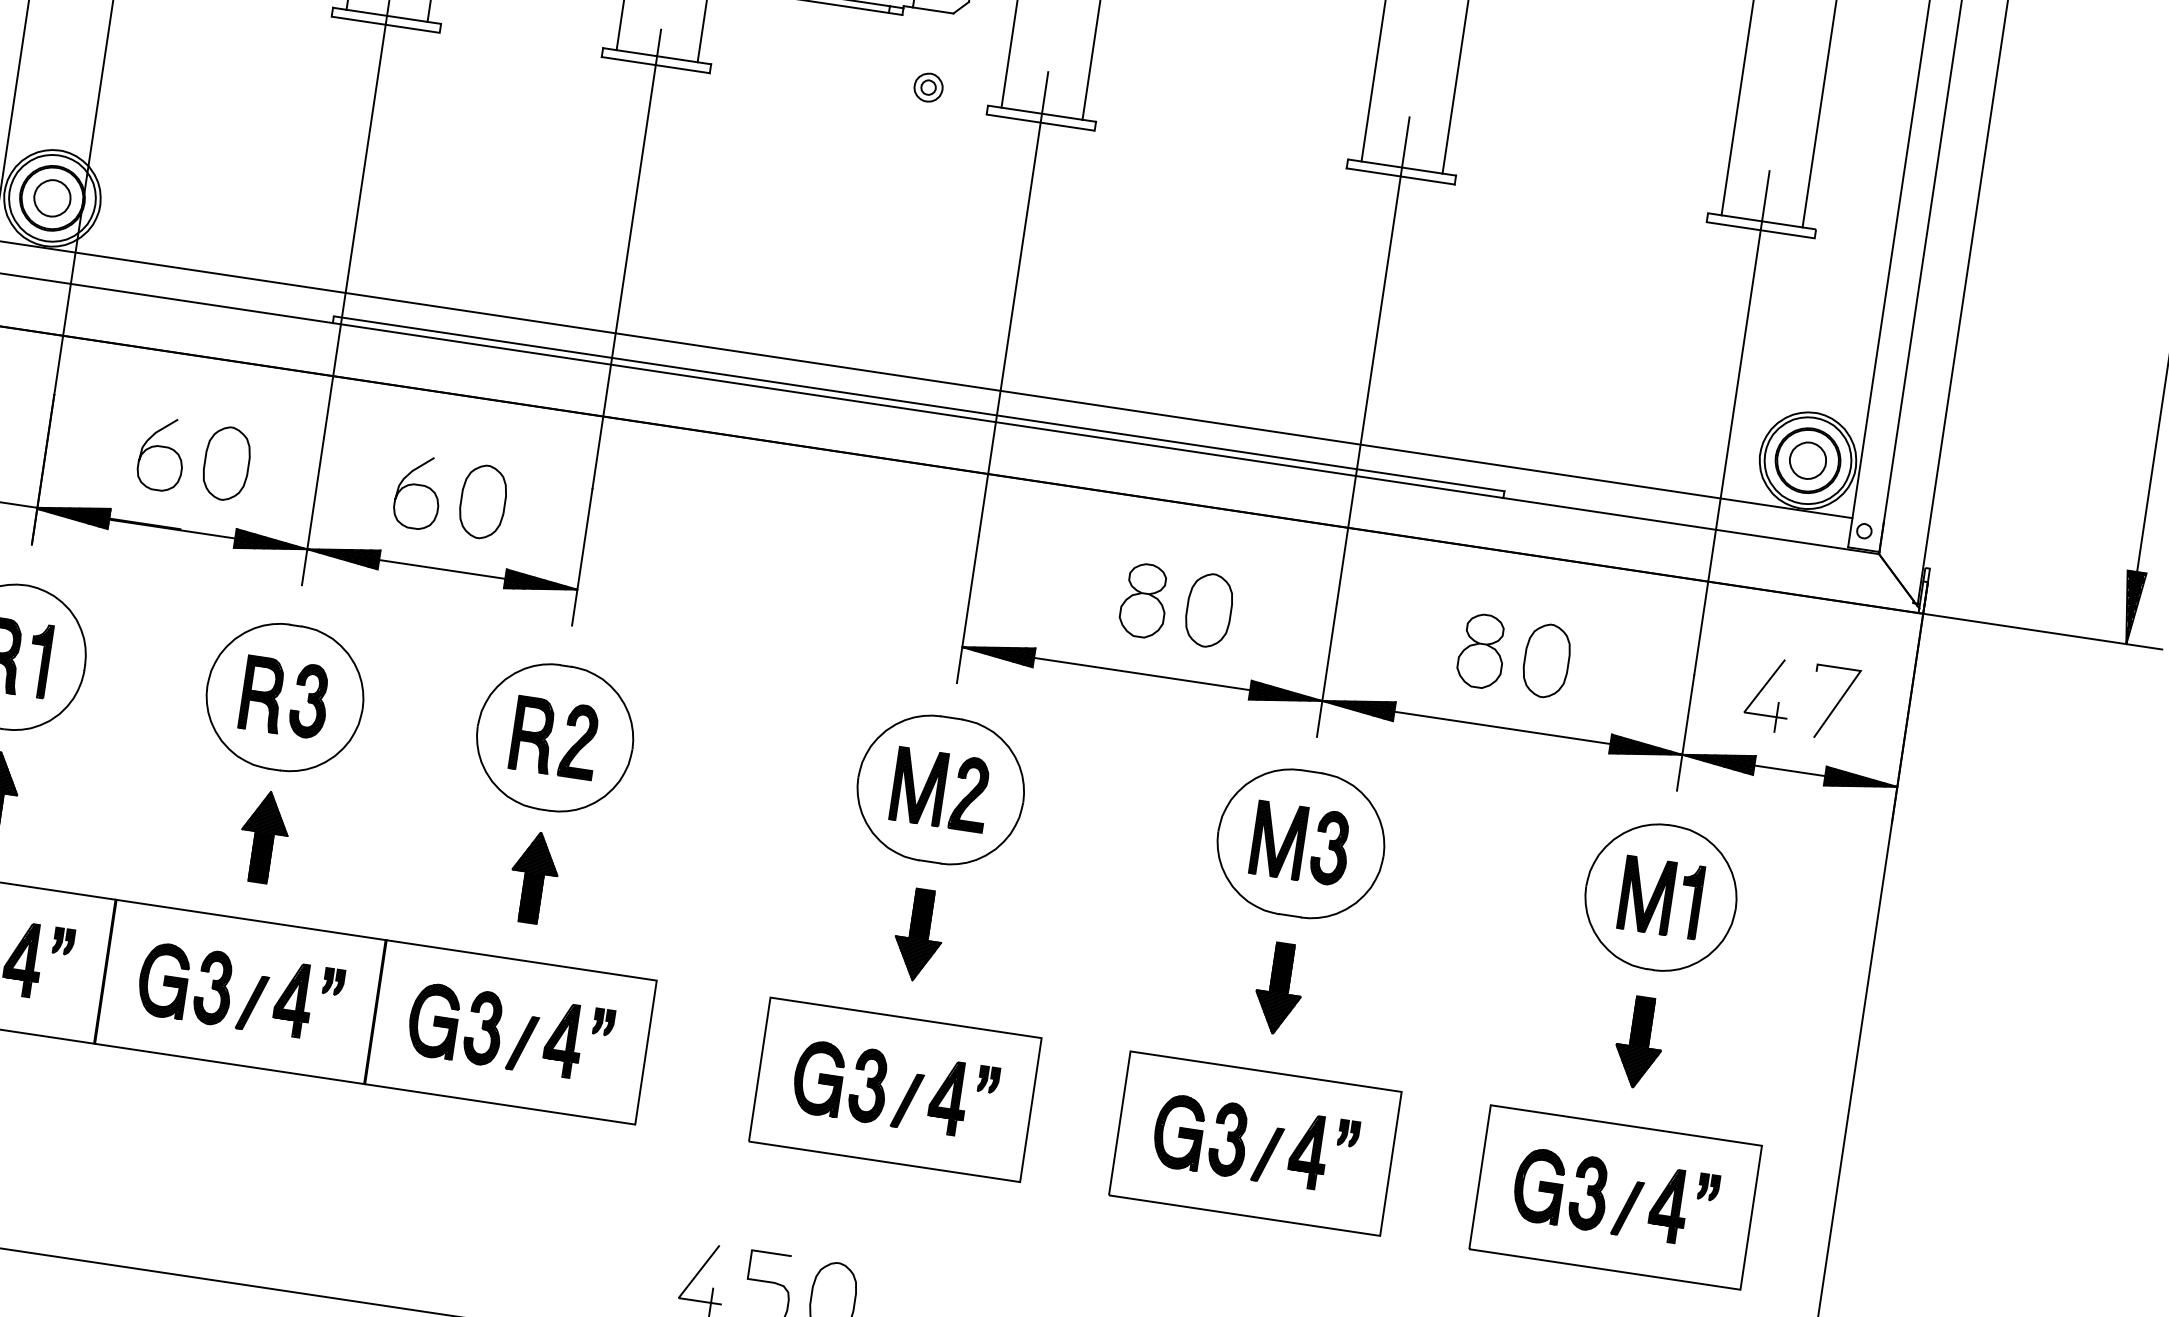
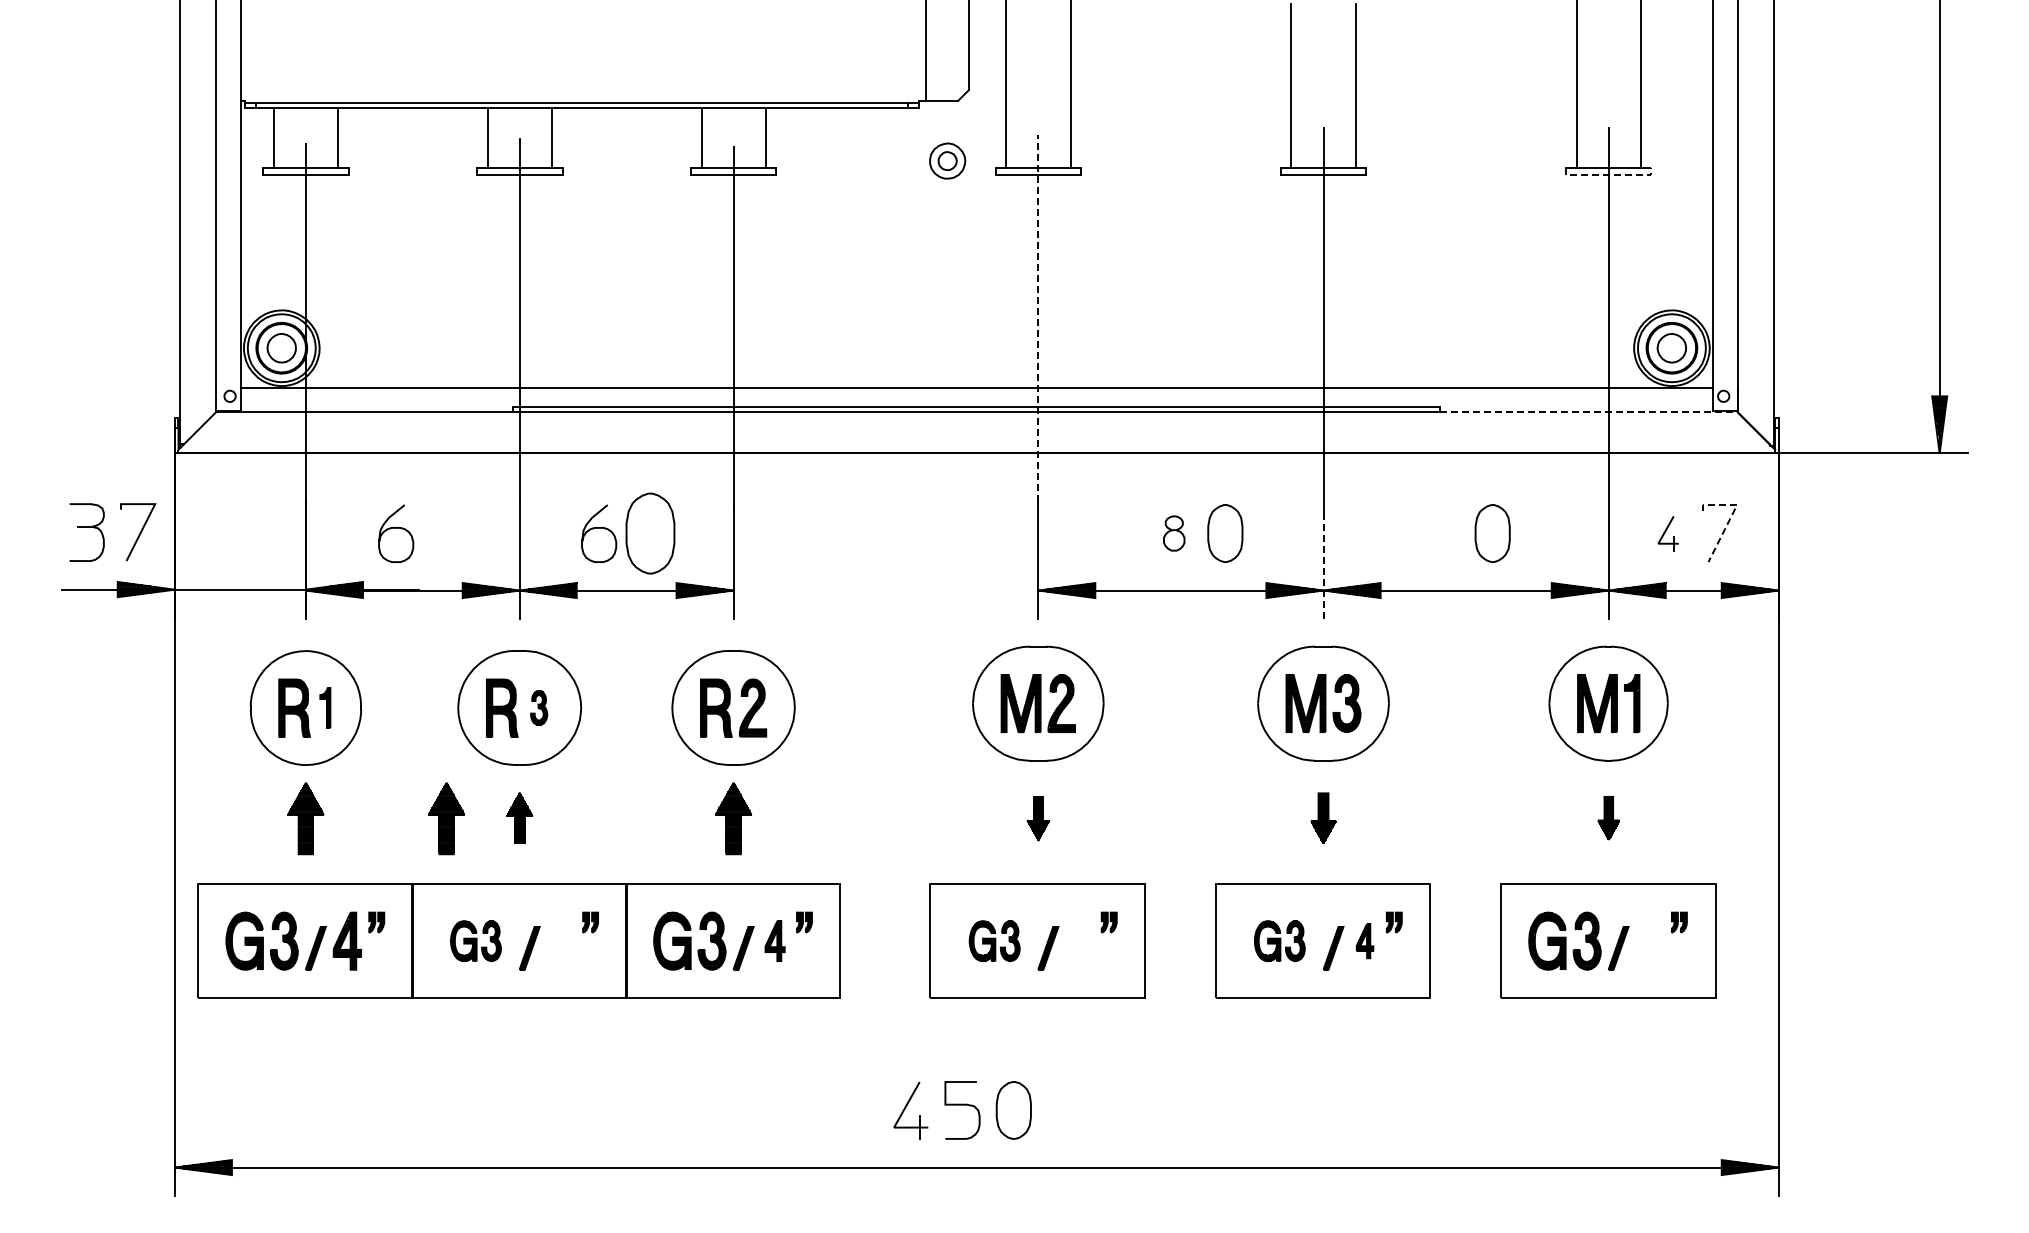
part: (928, 86) -> (947, 160), size x1.6
line: (1760, 230) -> (1608, 175), solid -> dashed
line: (1013, 303) -> (1038, 318), solid -> dashed
part: (226, 463) -> (447, 533), removed
part: (483, 501) -> (650, 533), size x1.4
line: (1691, 526) -> (1589, 412), solid -> dashed
part: (1144, 600) -> (1174, 533), size x0.6
part: (1482, 651) -> (1441, 533), removed
part: (39, 660) -> (325, 707), size x0.7
line: (1326, 670) -> (1323, 566), solid -> dashed
line: (1853, 682) -> (1732, 514), solid -> dashed
part: (1768, 694) -> (1668, 533), size x0.6
part: (308, 700) -> (538, 707), size x0.6
part: (171, 823) -> (446, 818), added
part: (264, 835) -> (519, 817), size x0.7
part: (919, 935) -> (1038, 818), size x0.6
part: (185, 982) -> (475, 940), size x0.7
part: (1279, 987) -> (1323, 817), size x0.7
part: (292, 998) -> (560, 940), removed
part: (562, 1039) -> (774, 940), size x0.7
part: (1639, 1041) -> (1608, 817), size x0.6
part: (840, 1080) -> (994, 940), size x0.7
part: (948, 1096) -> (1079, 940), removed
part: (1200, 1134) -> (1279, 940), size x0.7
part: (1308, 1150) -> (1364, 940), size x0.6
part: (1667, 1204) -> (1649, 940), removed

